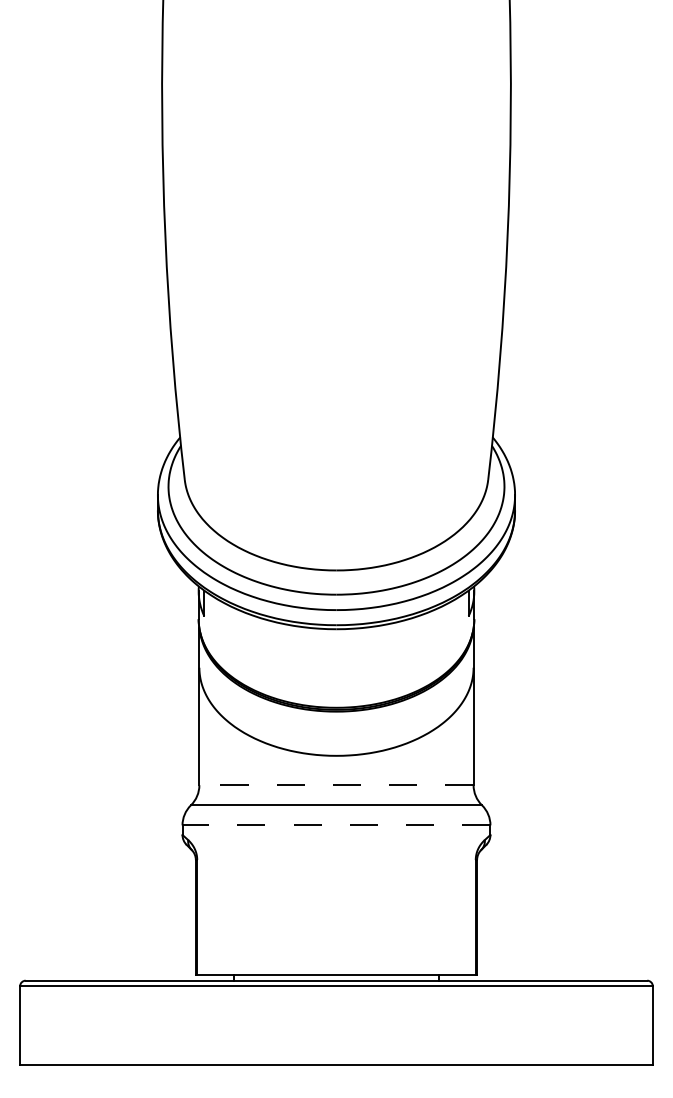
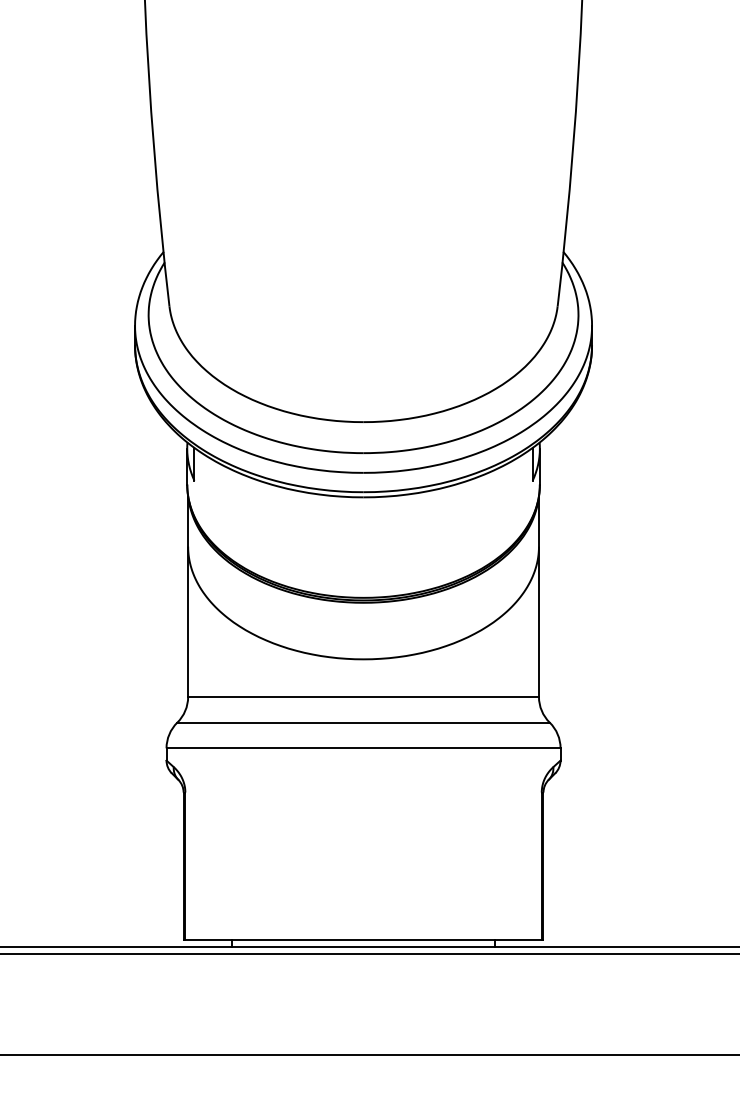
line: (335, 785) -> (362, 697), dashed -> solid
line: (336, 825) -> (363, 748), dashed -> solid

